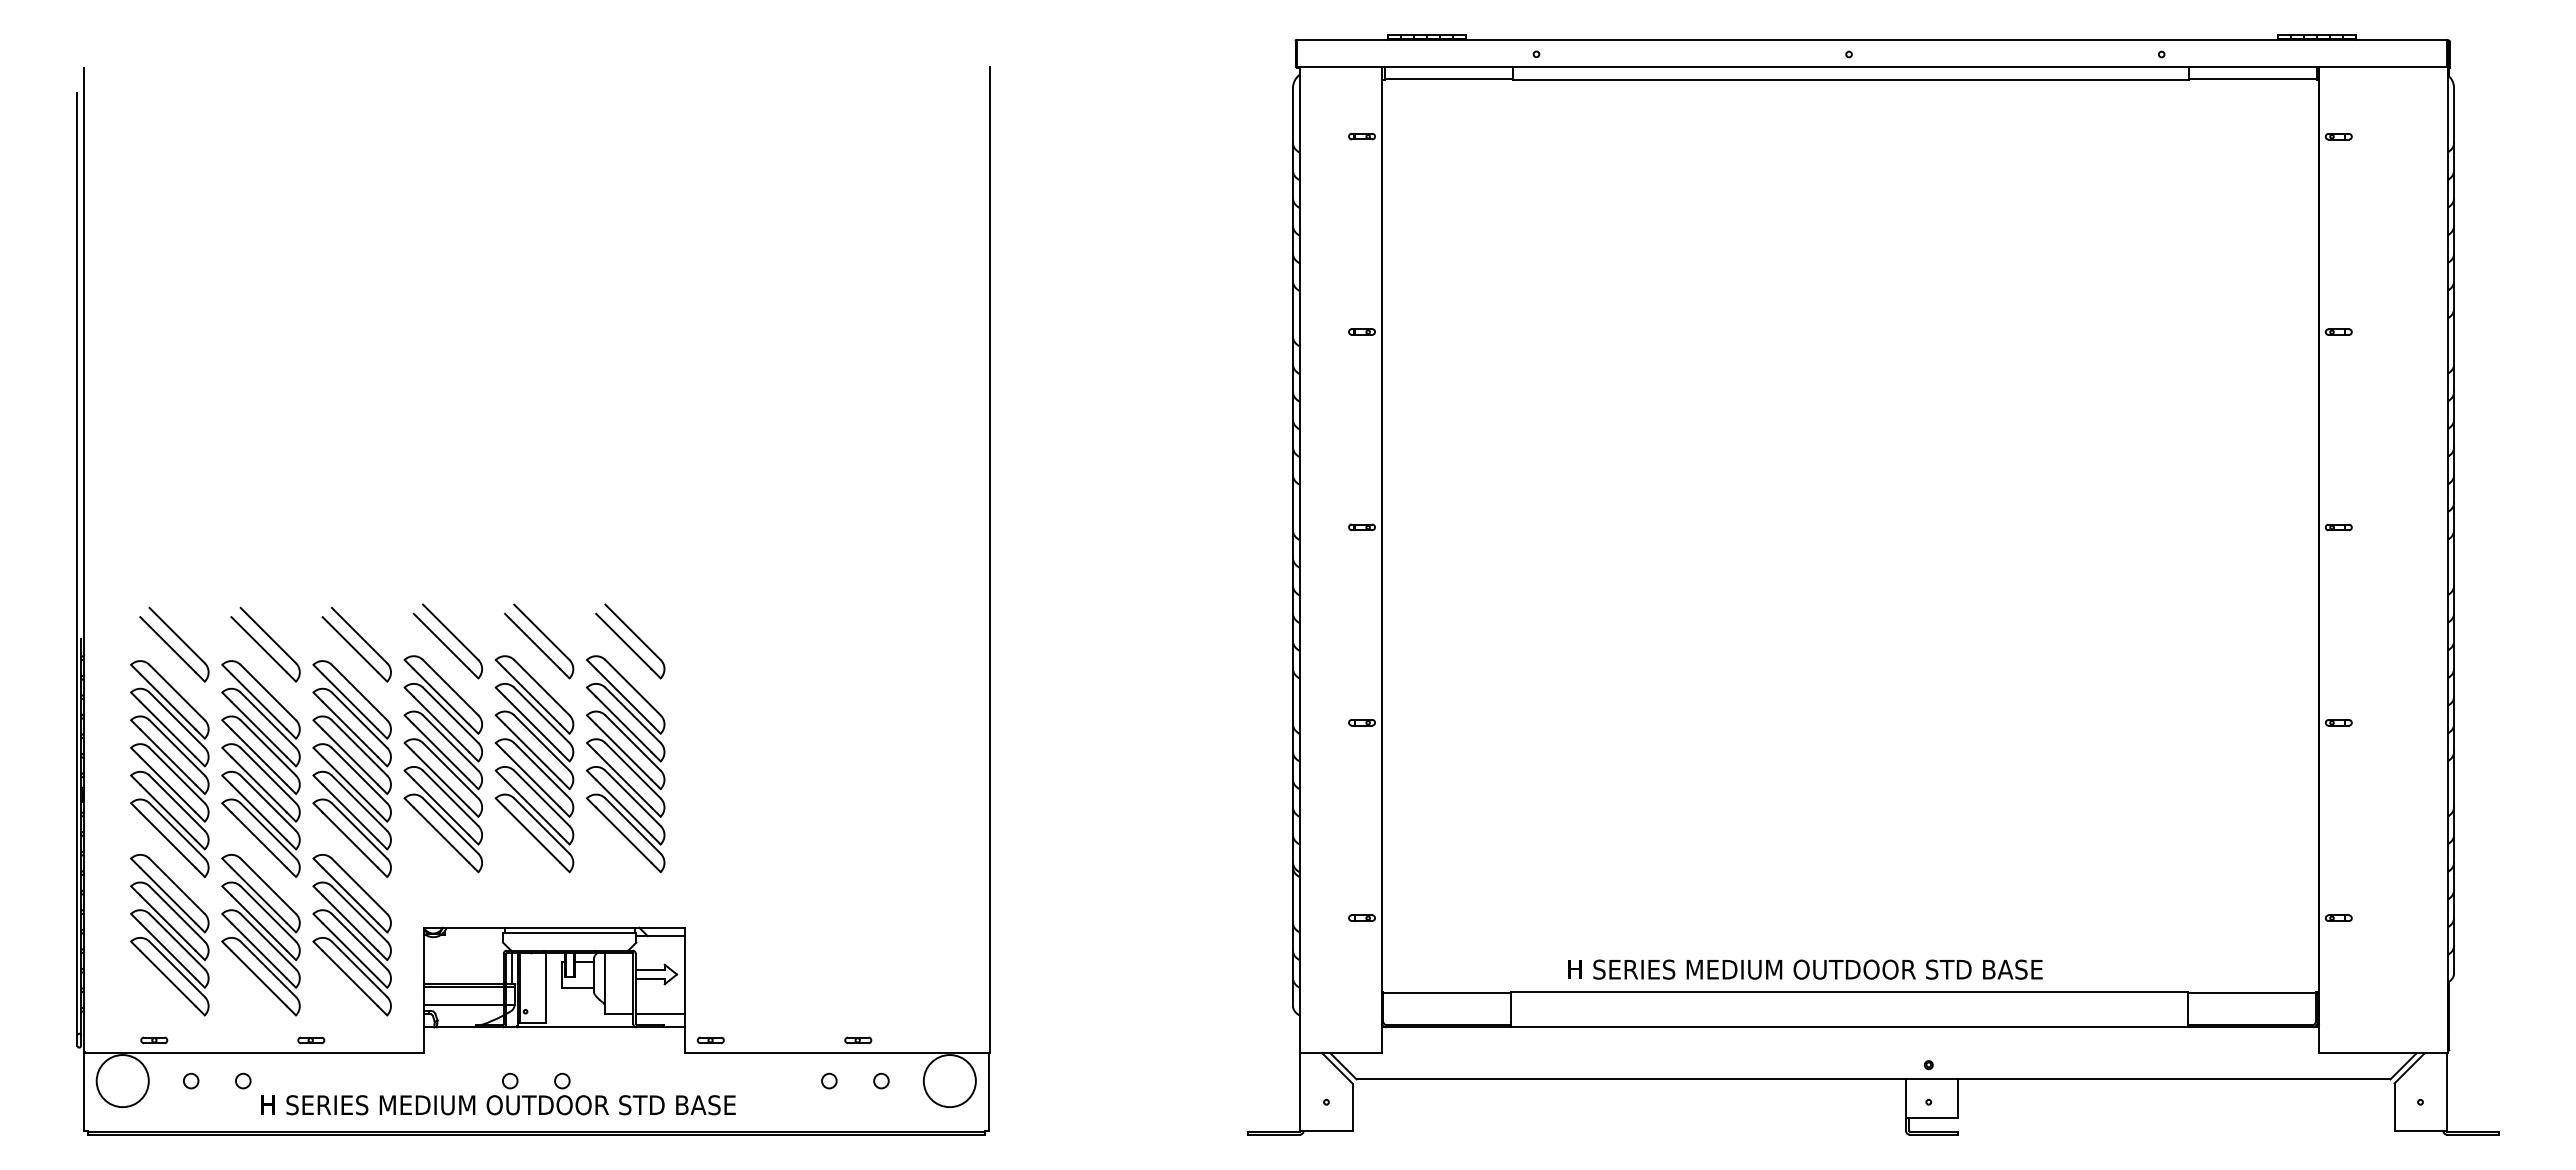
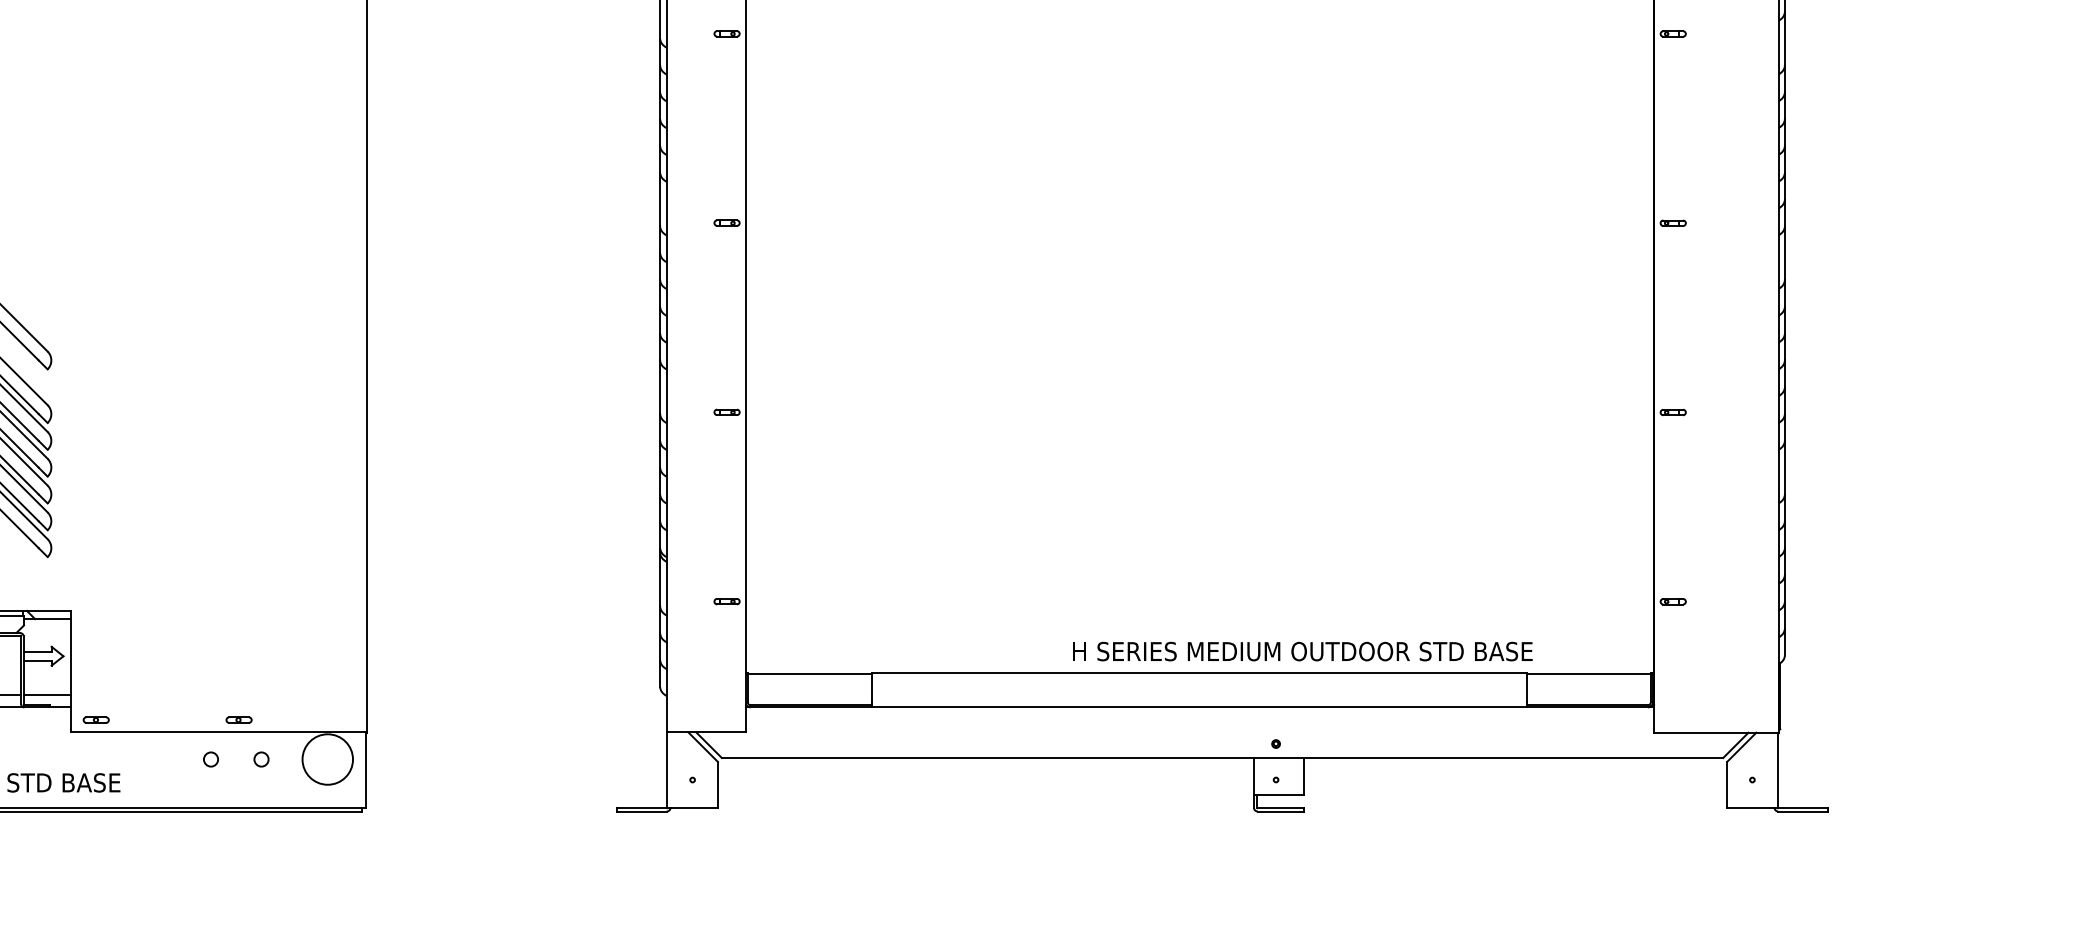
text: (1805, 969) -> (1302, 651), moved

